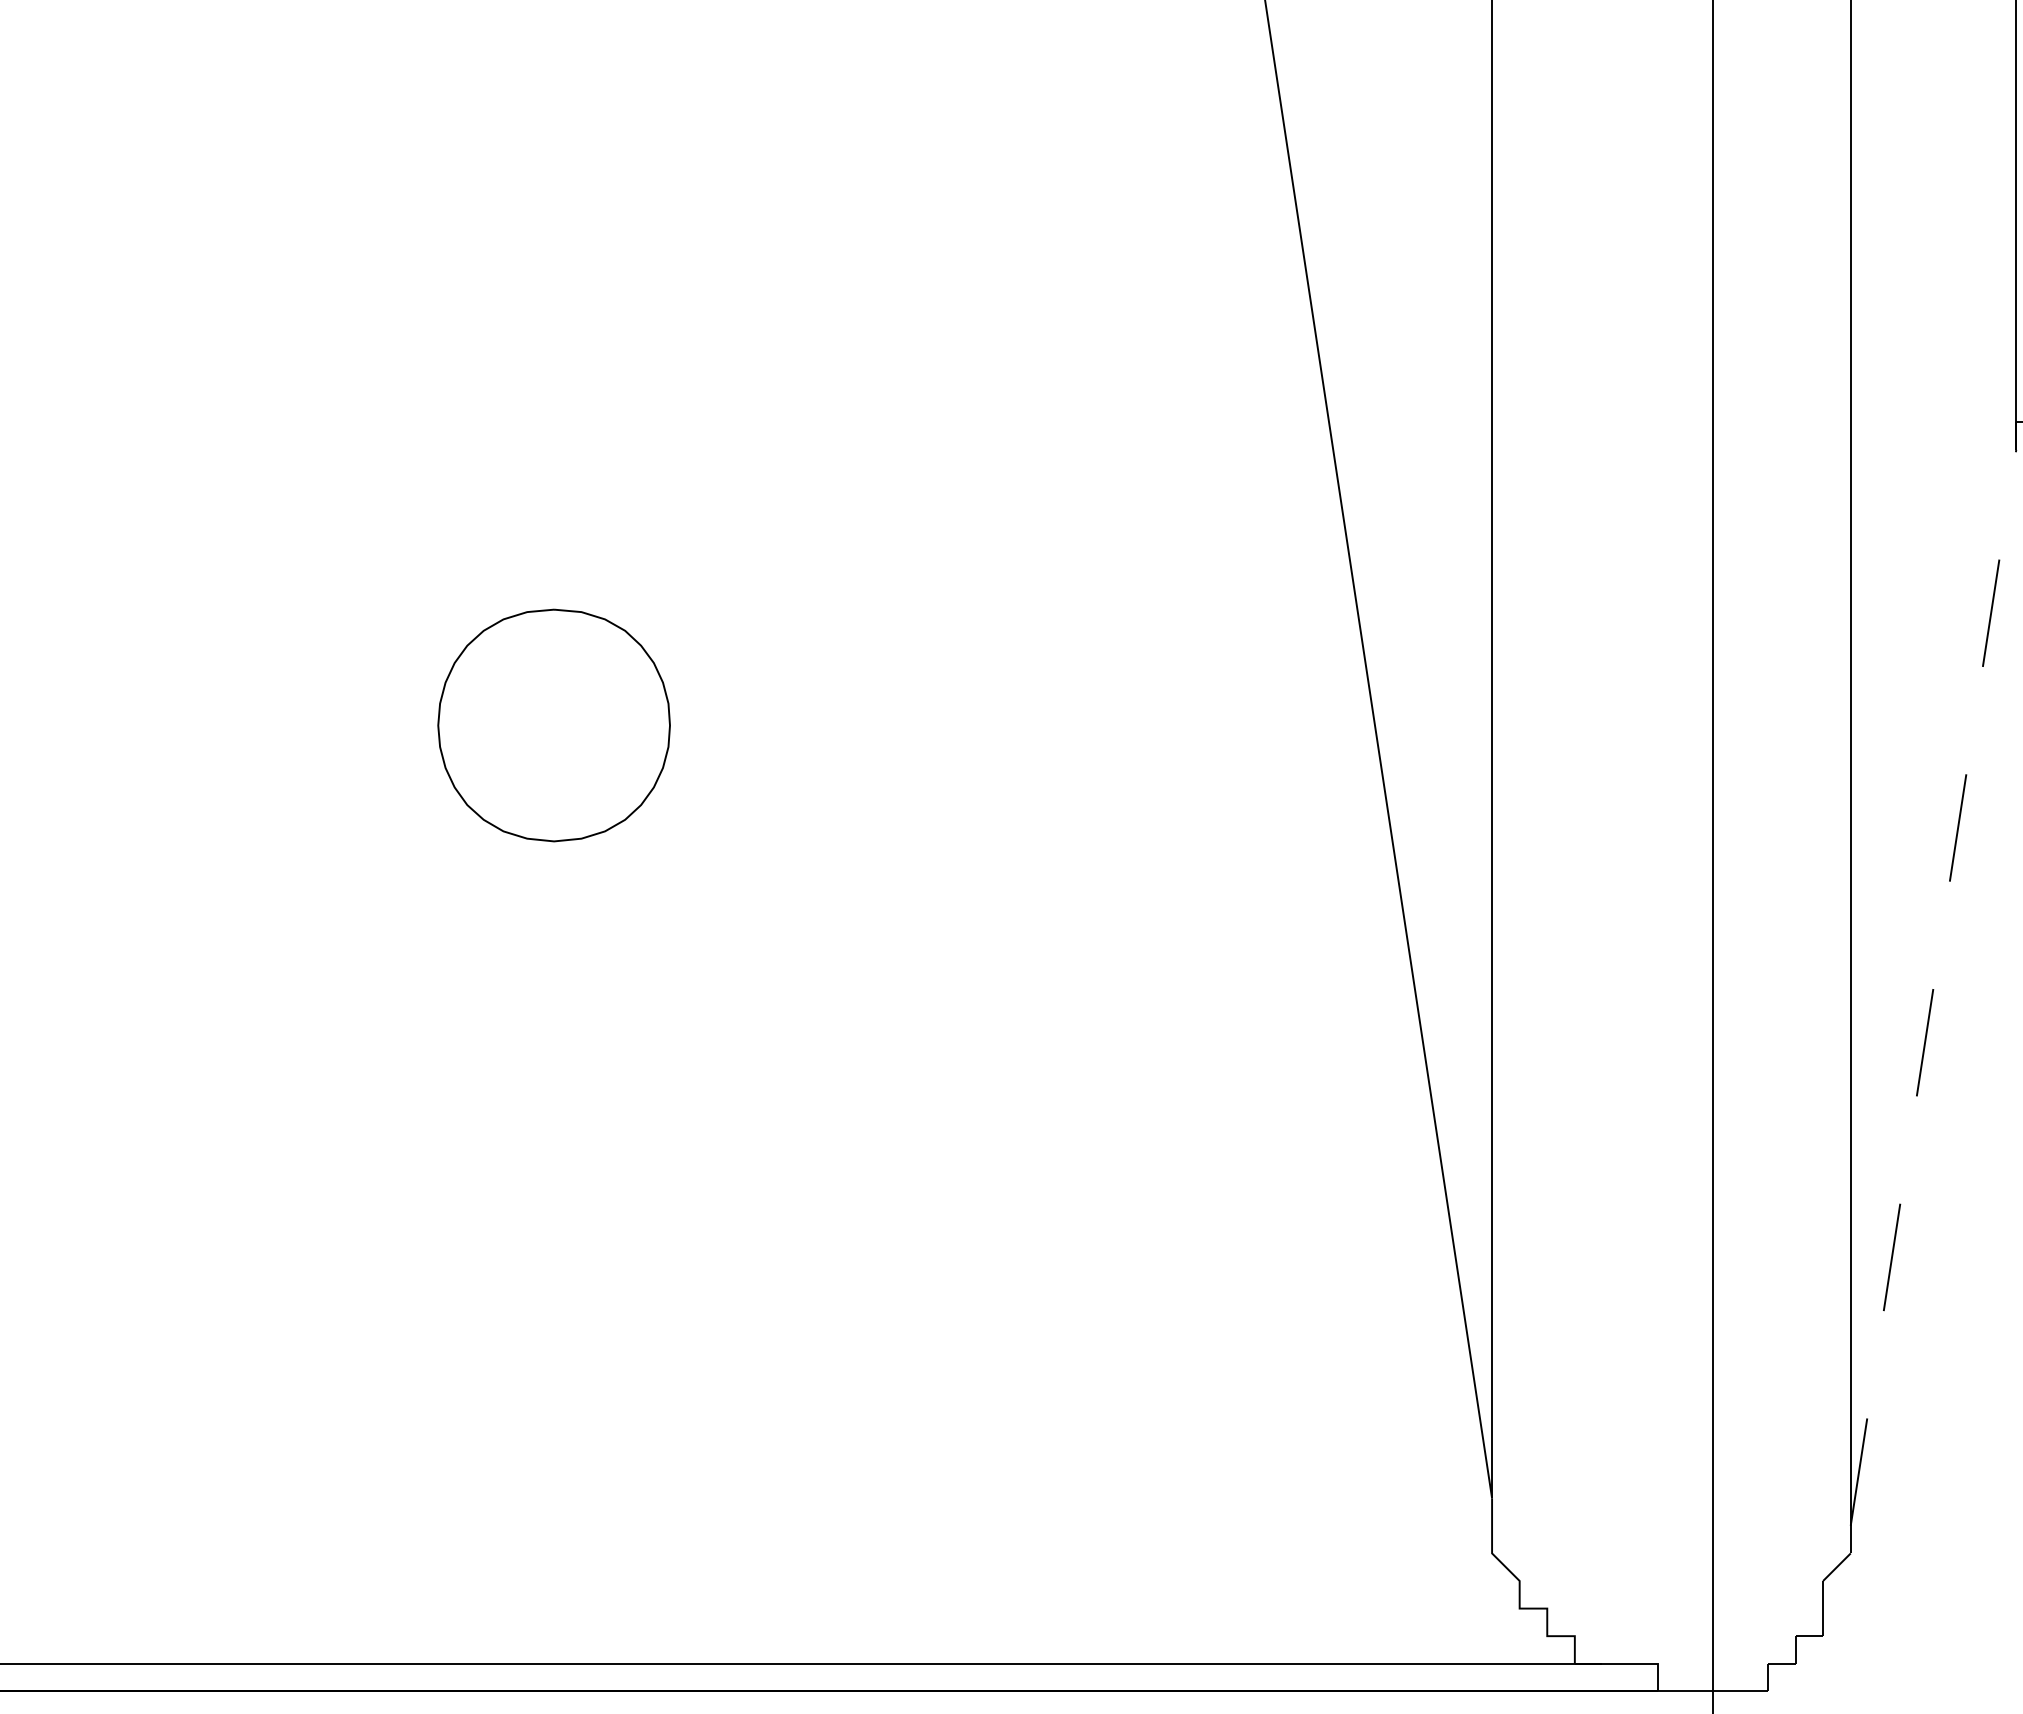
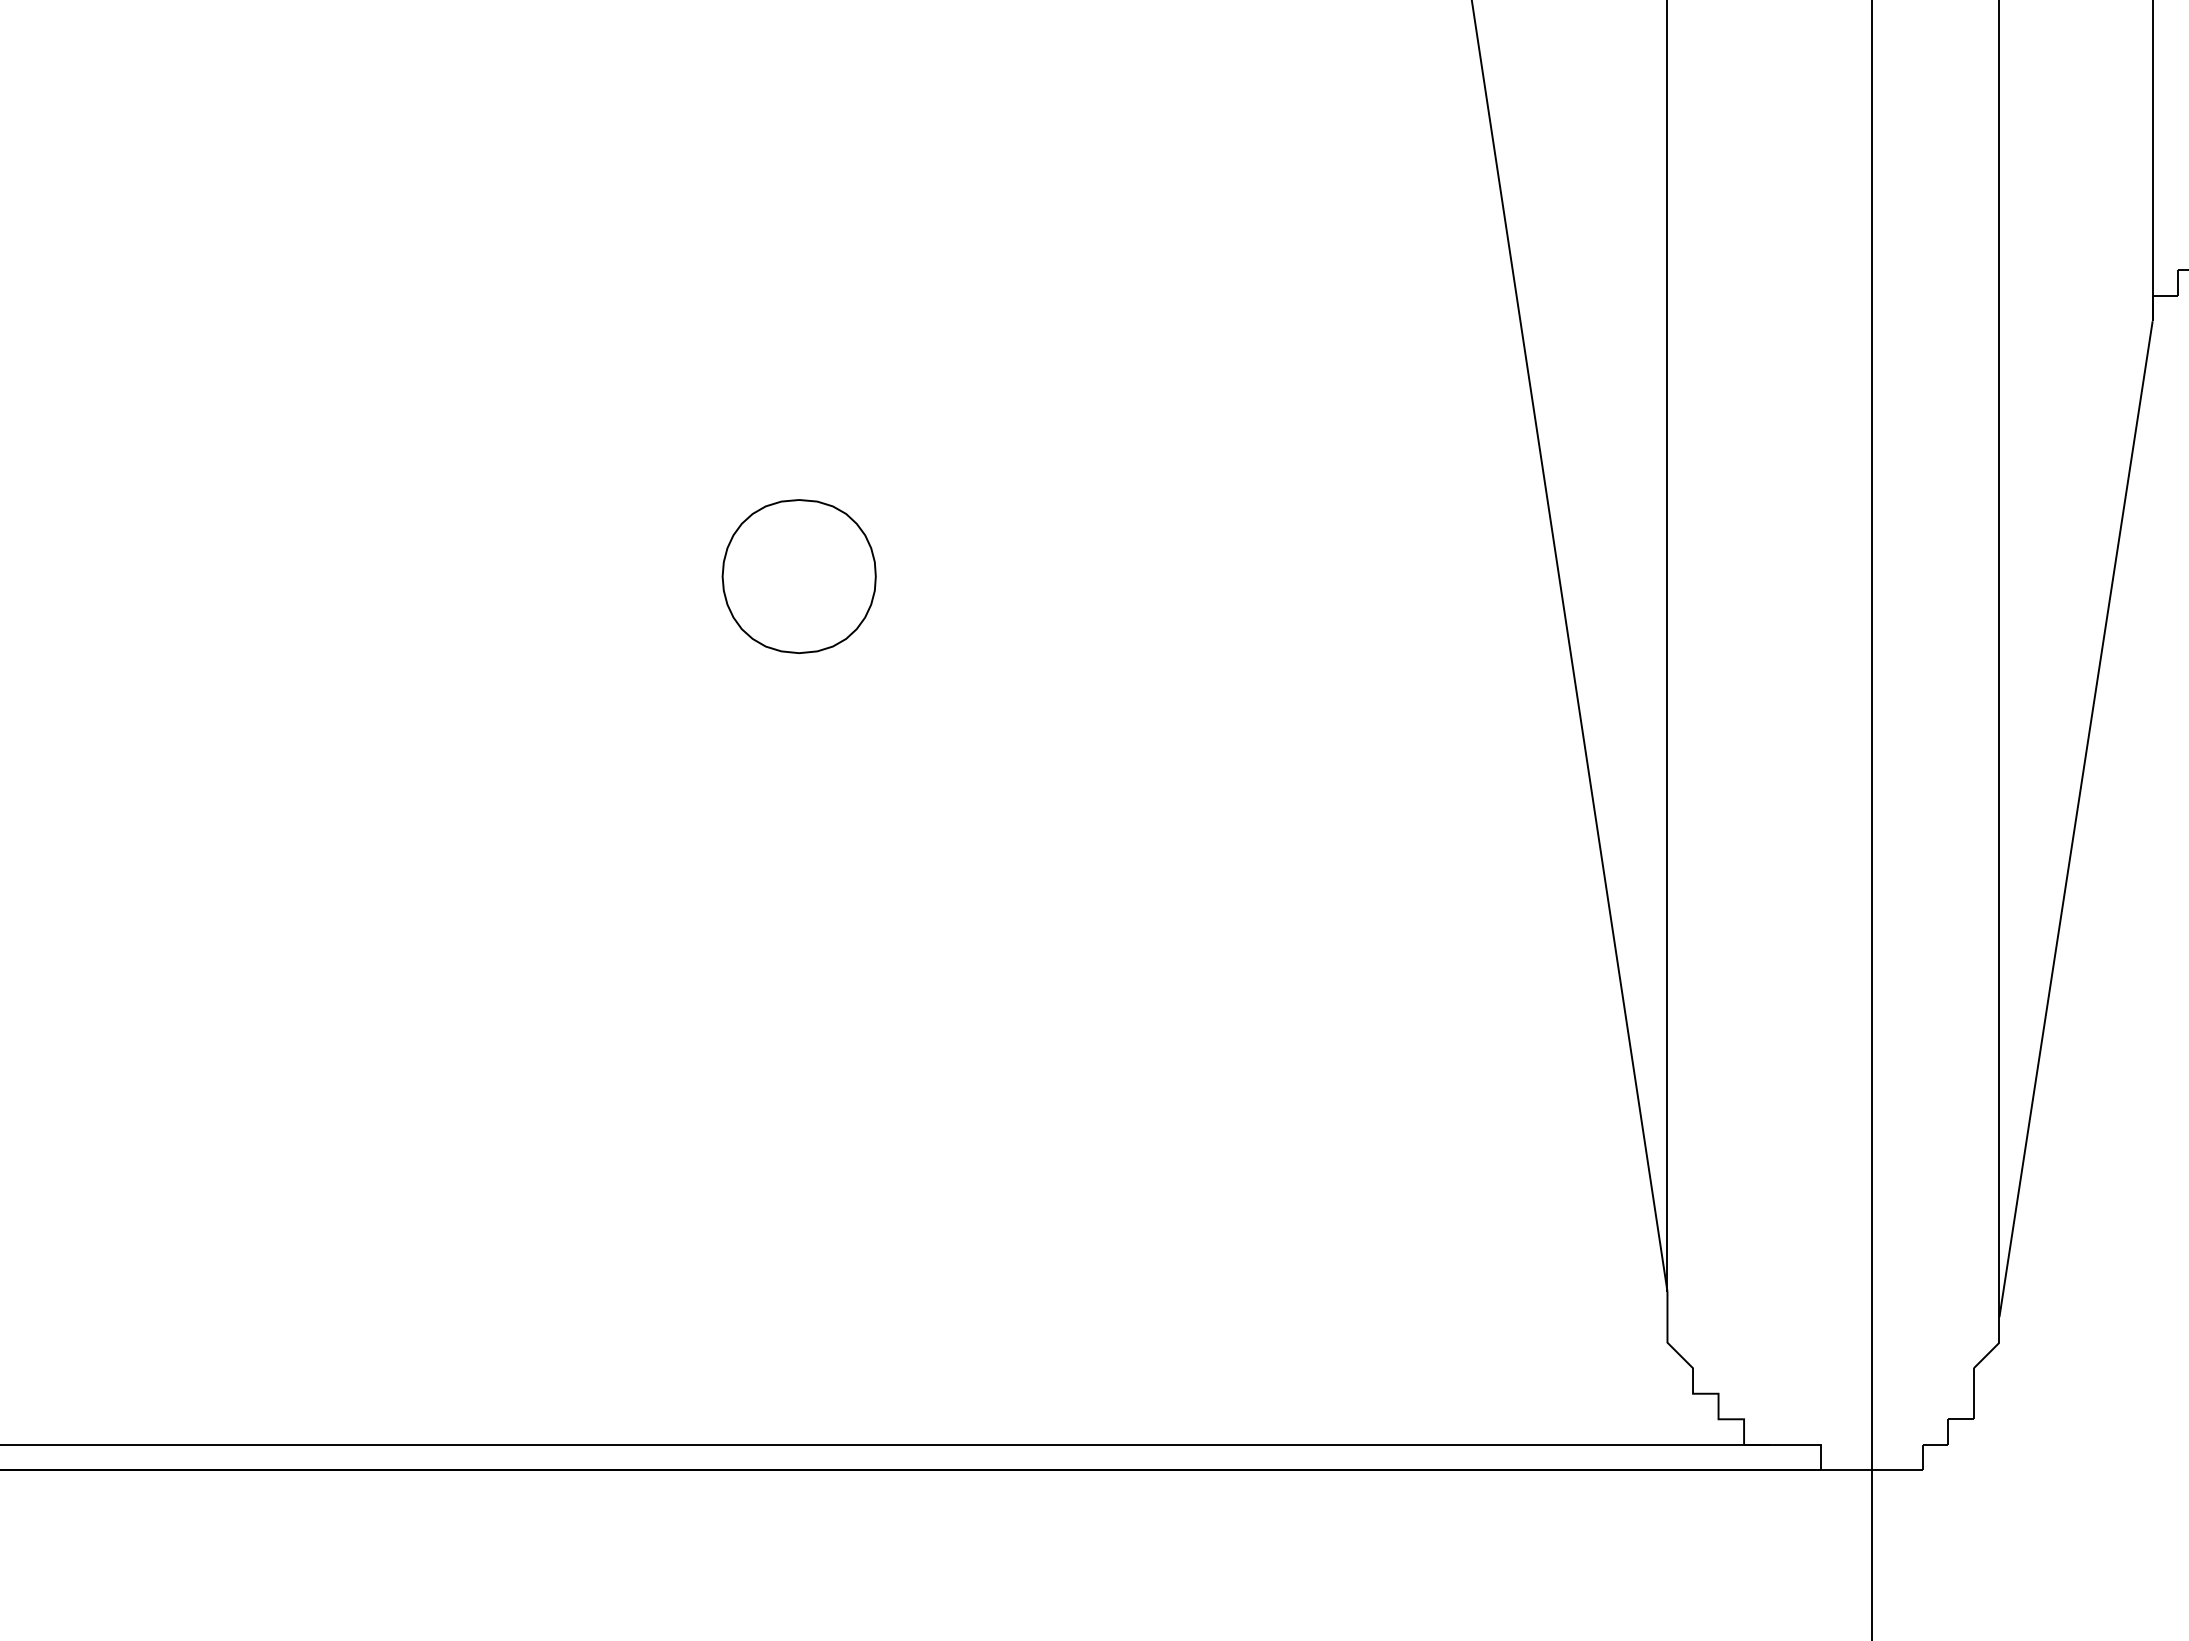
part: (553, 725) -> (798, 576), size x0.71
line: (1933, 988) -> (2076, 819), dashed -> solid

